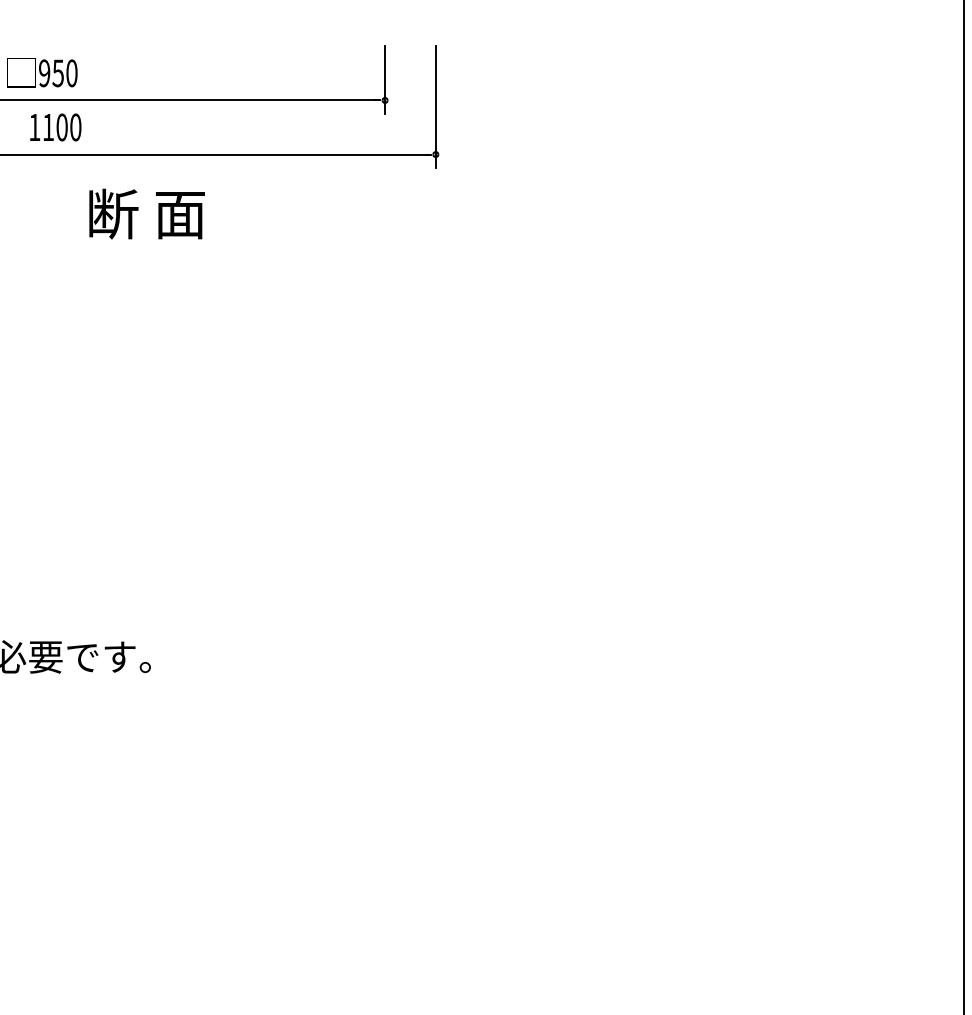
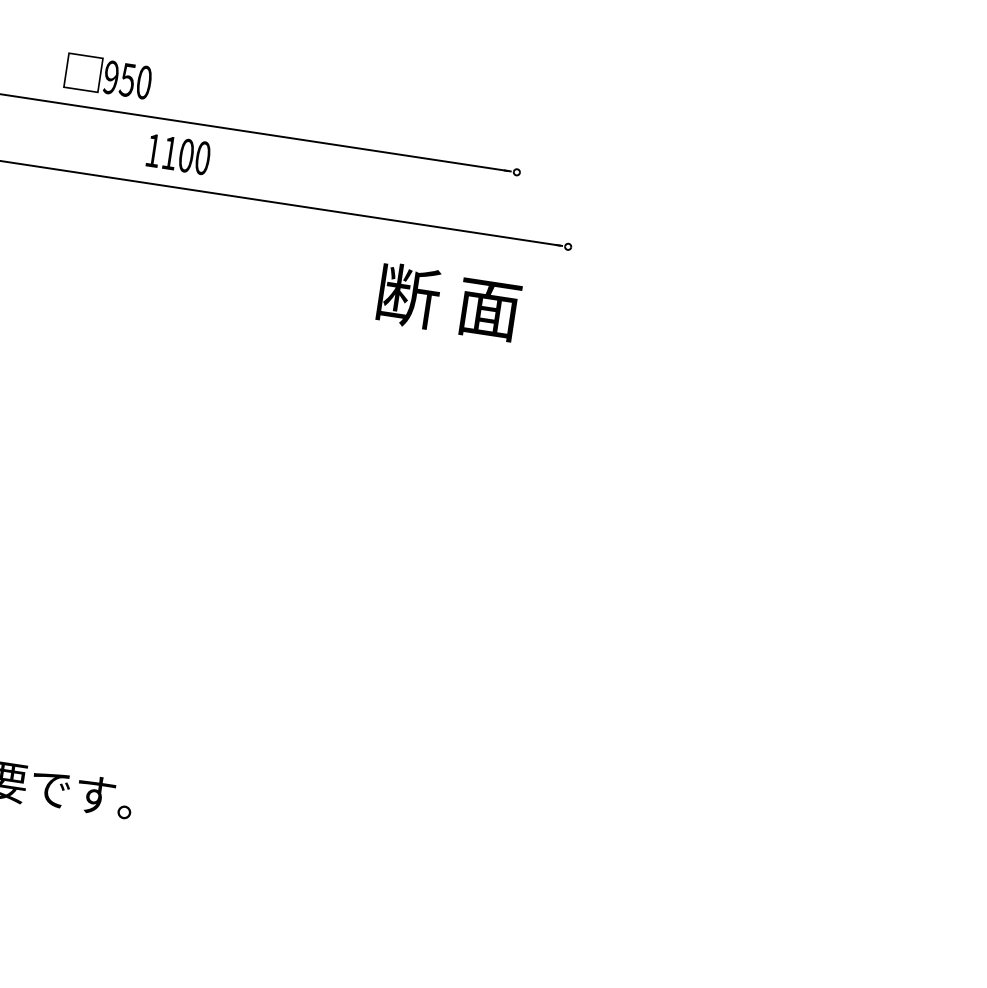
line: (385, 79) -> (521, 147), removed
line: (435, 107) -> (576, 190), removed
text: (55, 127) -> (178, 154), moved
text: (146, 213) -> (448, 301), moved

